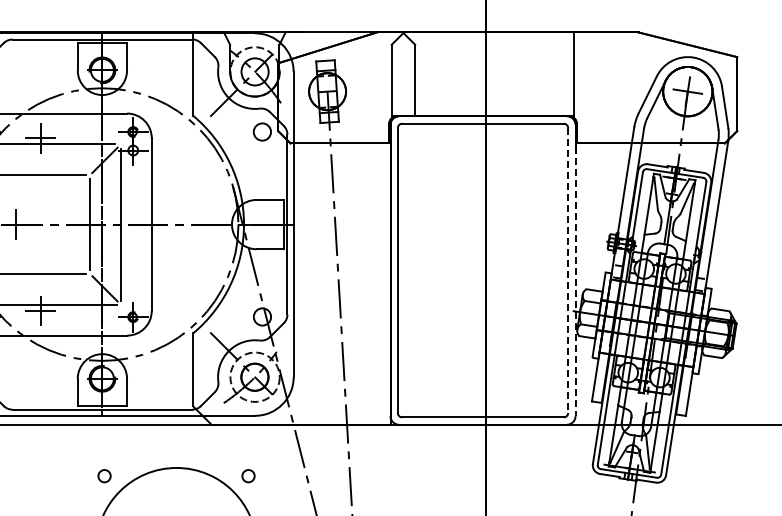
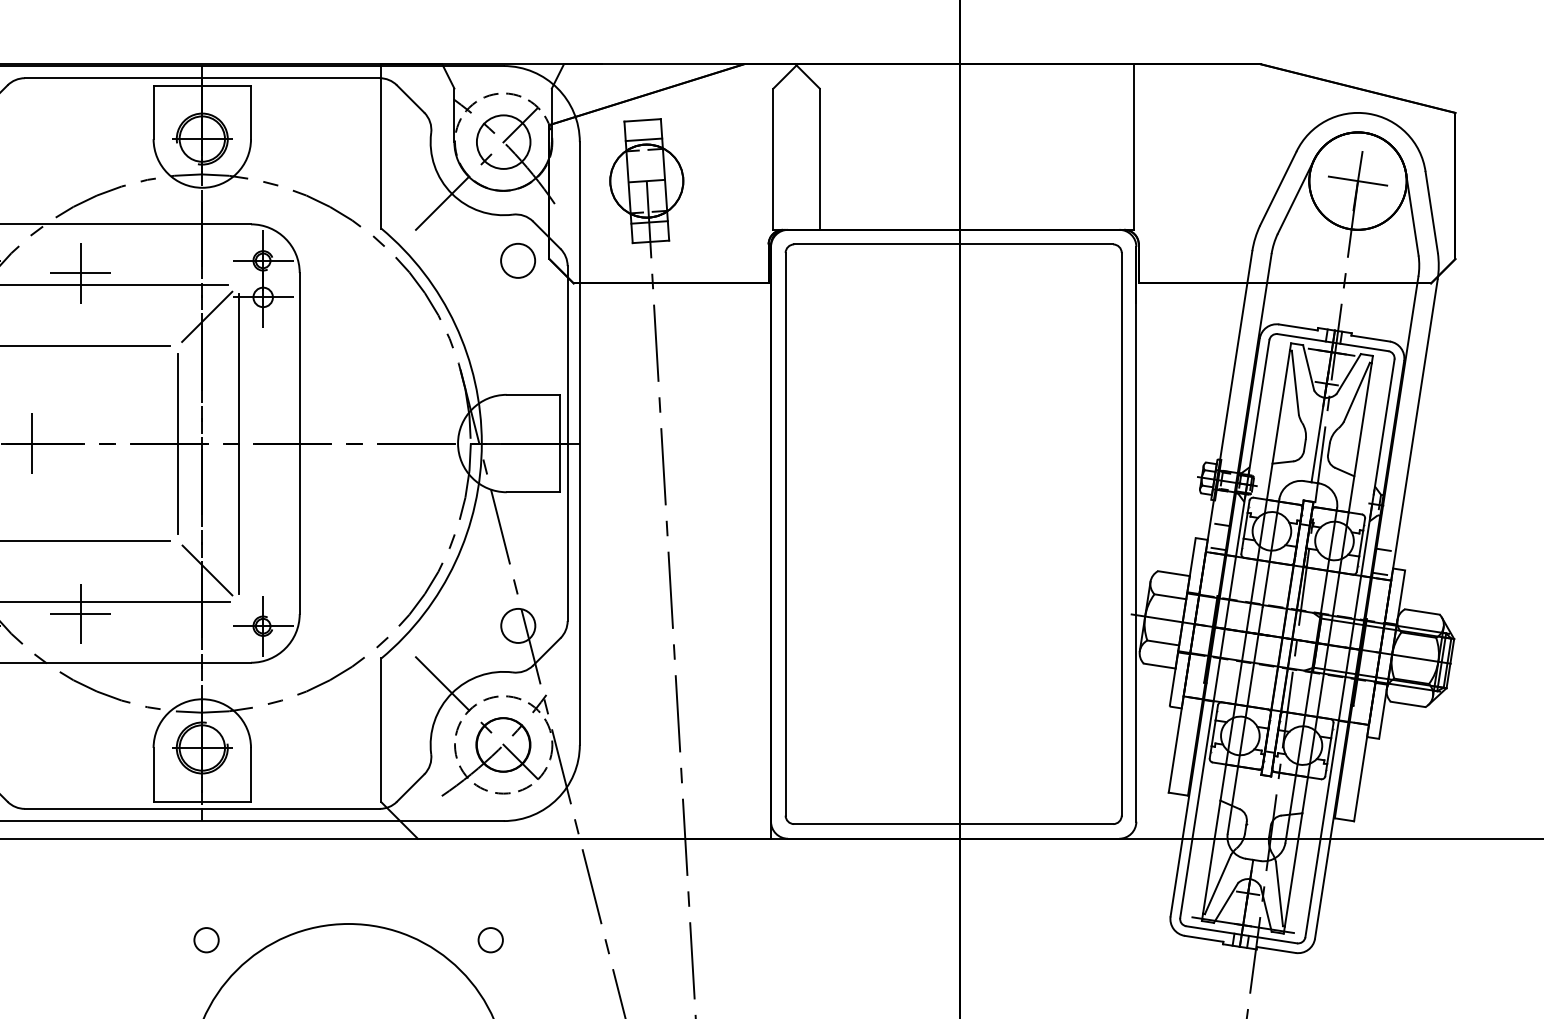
line: (568, 270) -> (1122, 534), dashed -> solid
line: (575, 270) -> (1136, 534), dashed -> solid

